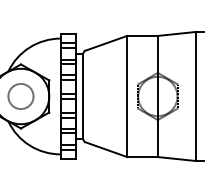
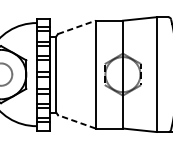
line: (106, 43) -> (77, 27), solid -> dashed
line: (105, 149) -> (76, 121), solid -> dashed

